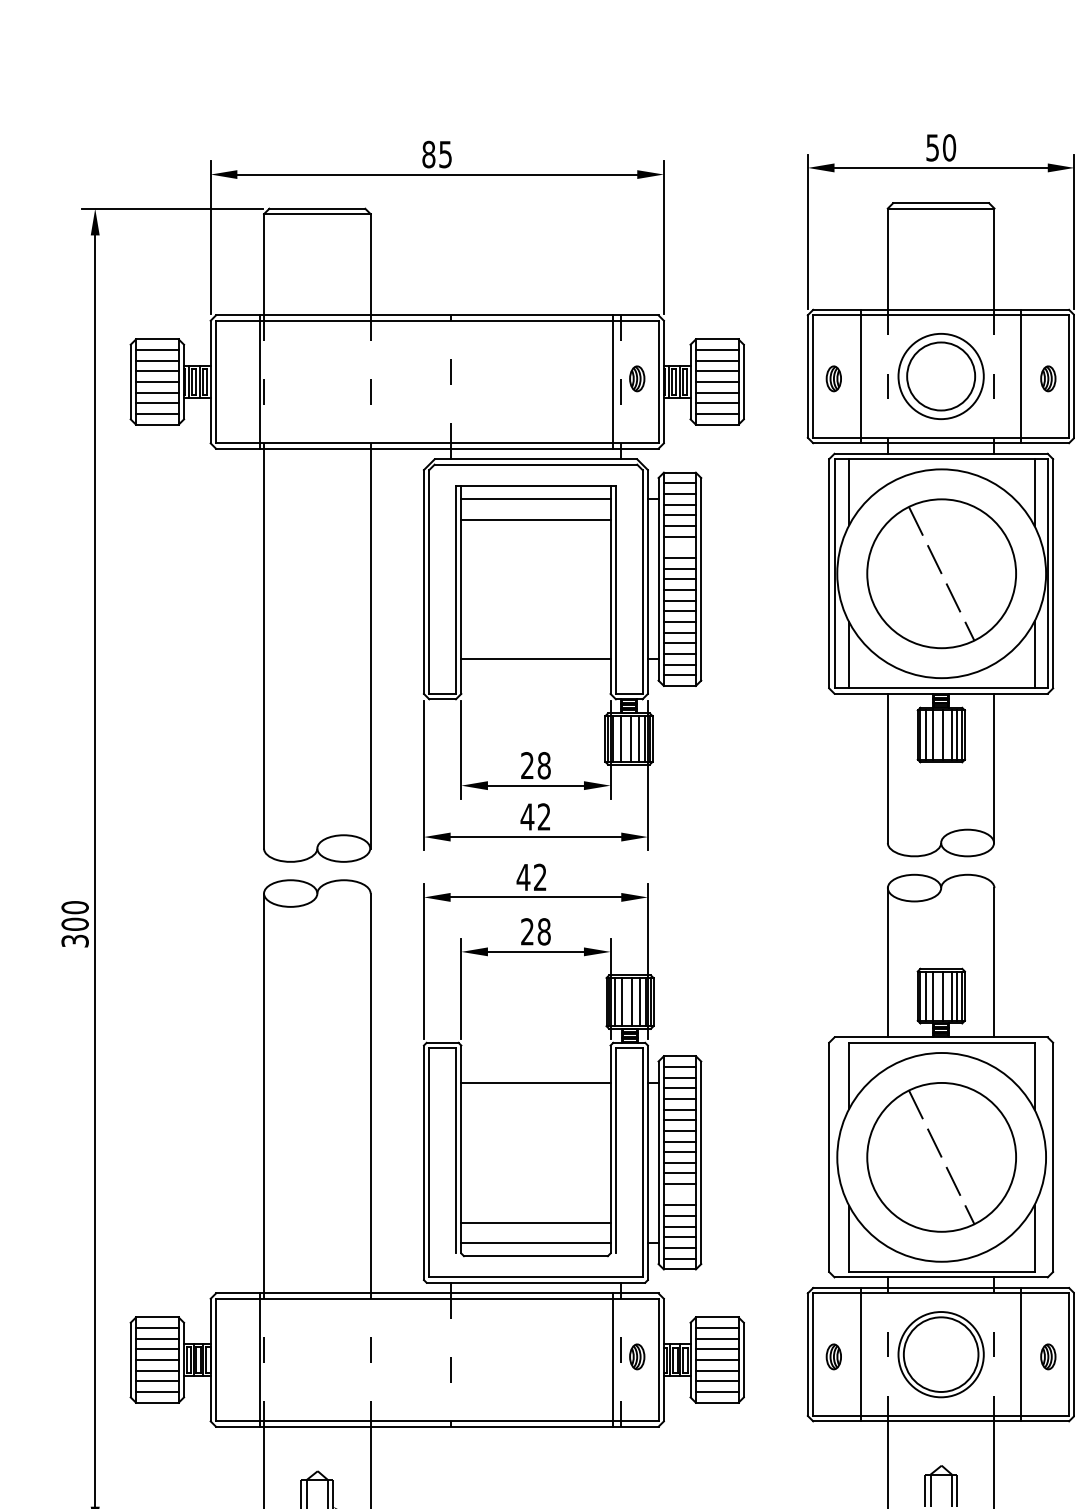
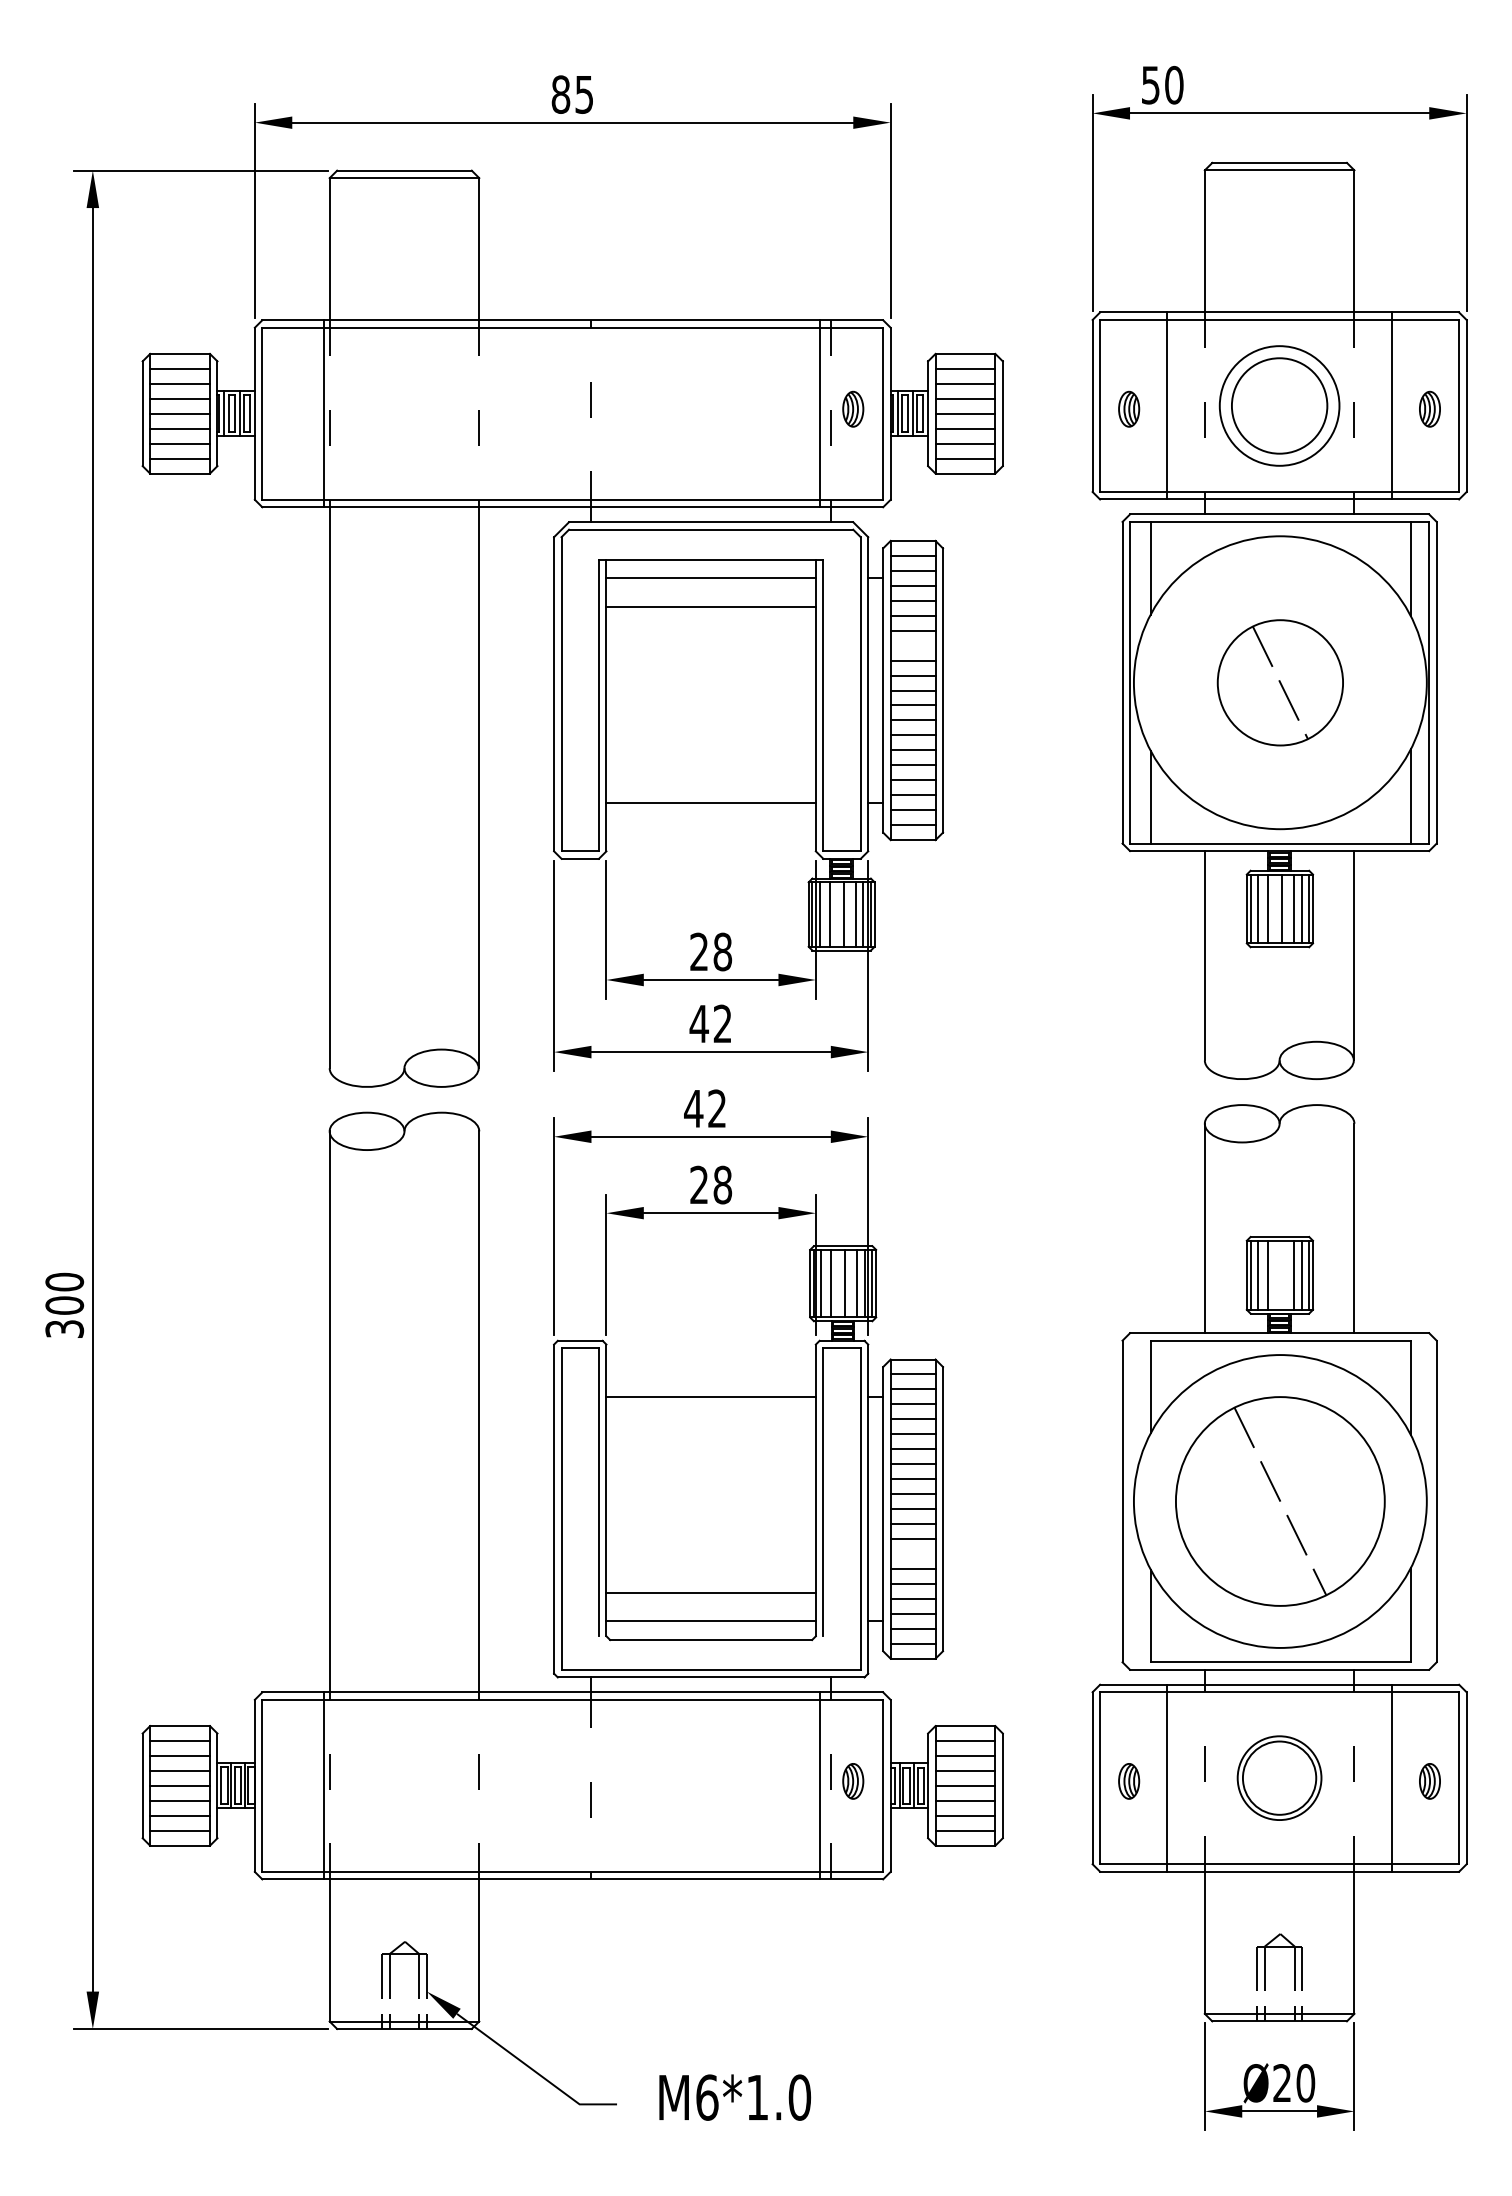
text: (941, 148) -> (1162, 85), moved
part: (941, 573) -> (1280, 682), size x0.6
text: (75, 923) -> (64, 1304), moved
line: (943, 995) -> (1282, 1274), removed
part: (941, 1354) -> (1279, 1777), size x0.7

